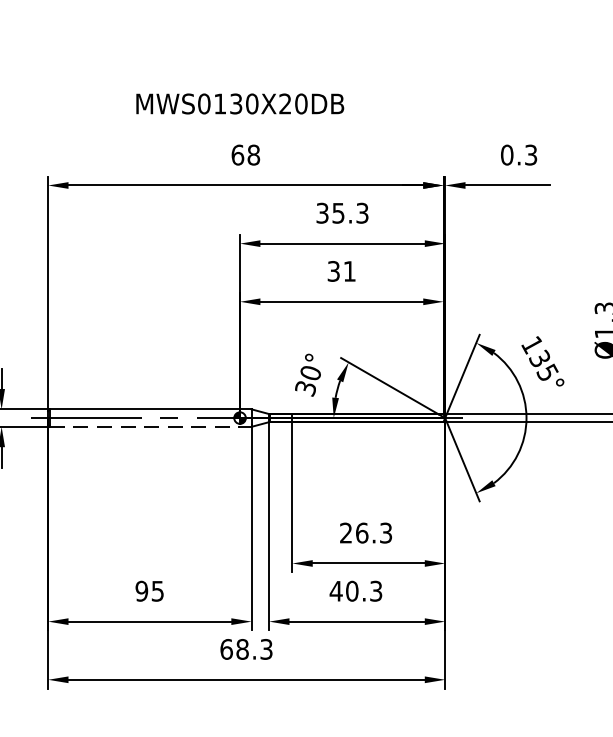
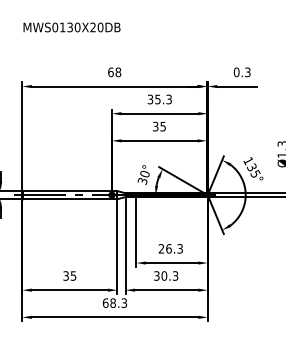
text: (239, 104) -> (71, 27), moved
text: (348, 271) -> (162, 126), 31 -> 35
line: (146, 427) -> (68, 199), dashed -> solid
text: (140, 590) -> (65, 275), 95 -> 35
text: (335, 590) -> (156, 275), 40.3 -> 30.3

